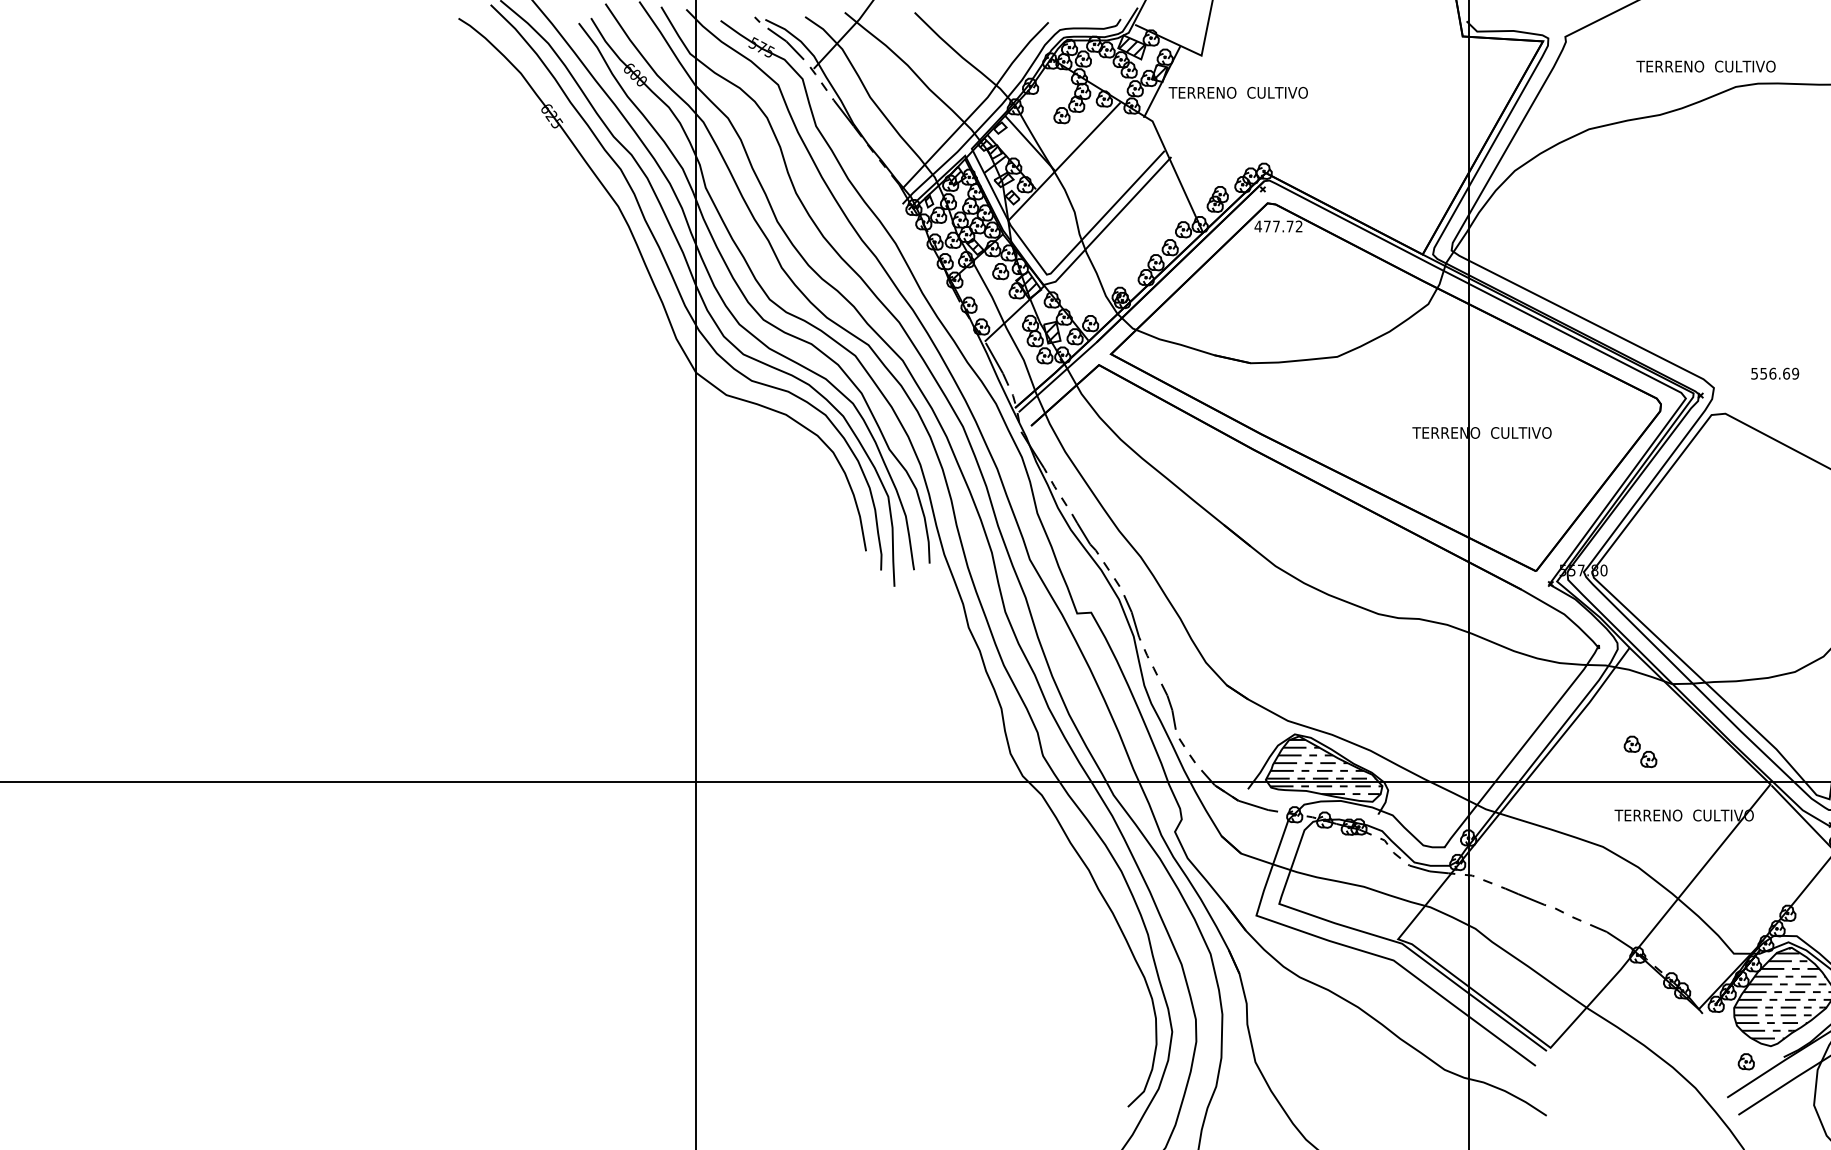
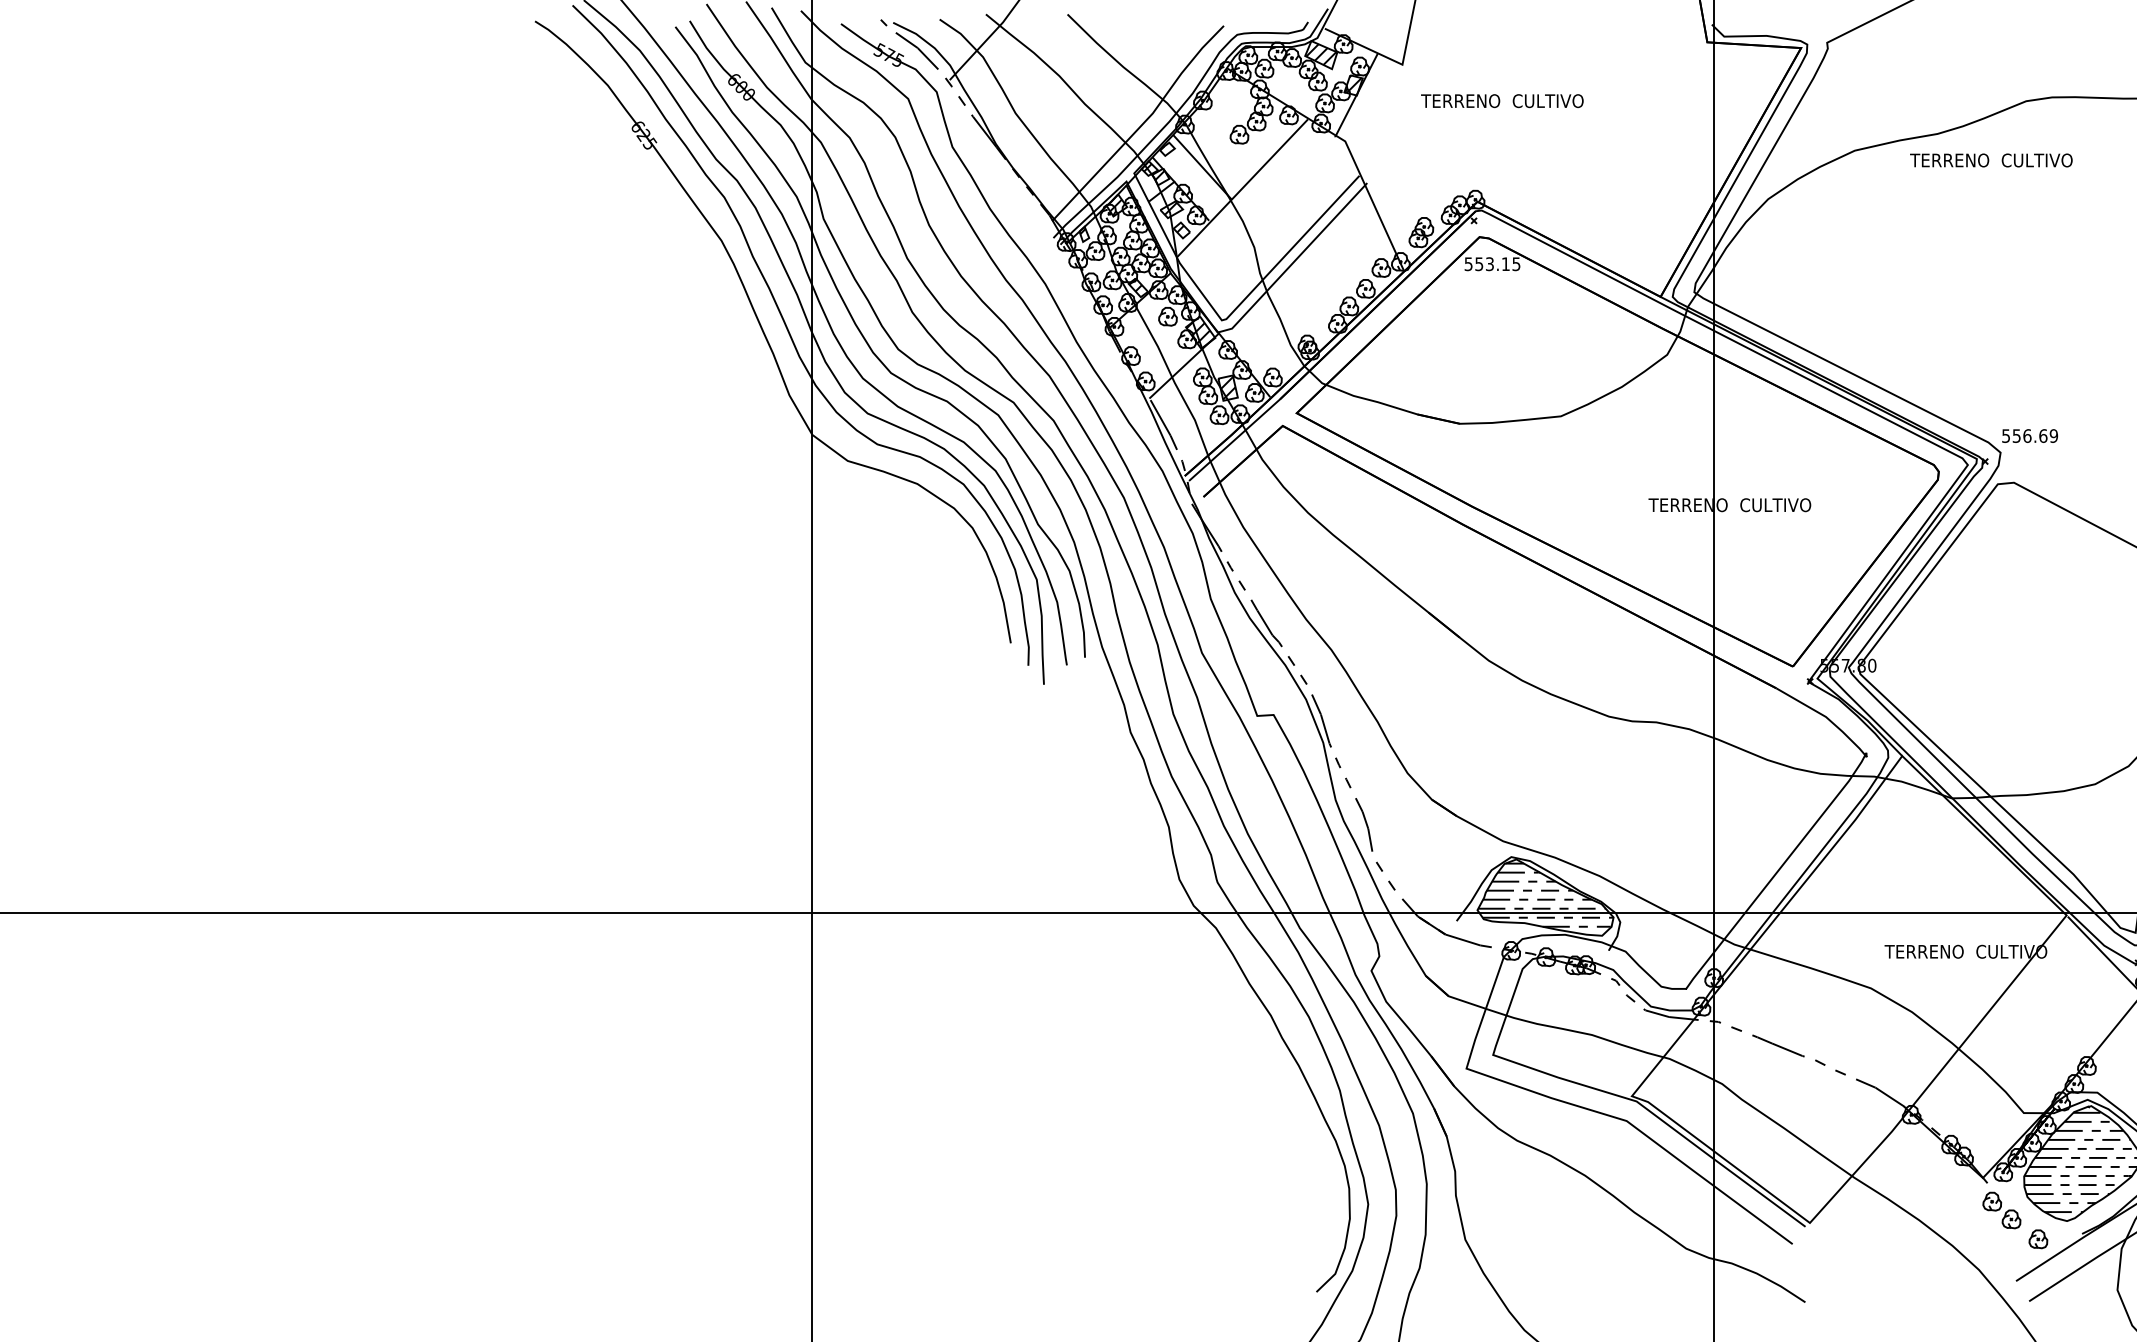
text: (1706, 66) -> (1991, 160), moved
text: (1238, 93) -> (1502, 101), moved
text: (1278, 226) -> (1492, 264), 477.72 -> 553.15
text: (1774, 373) -> (2029, 435), moved
part: (1640, 751) -> (2001, 1210), moved

